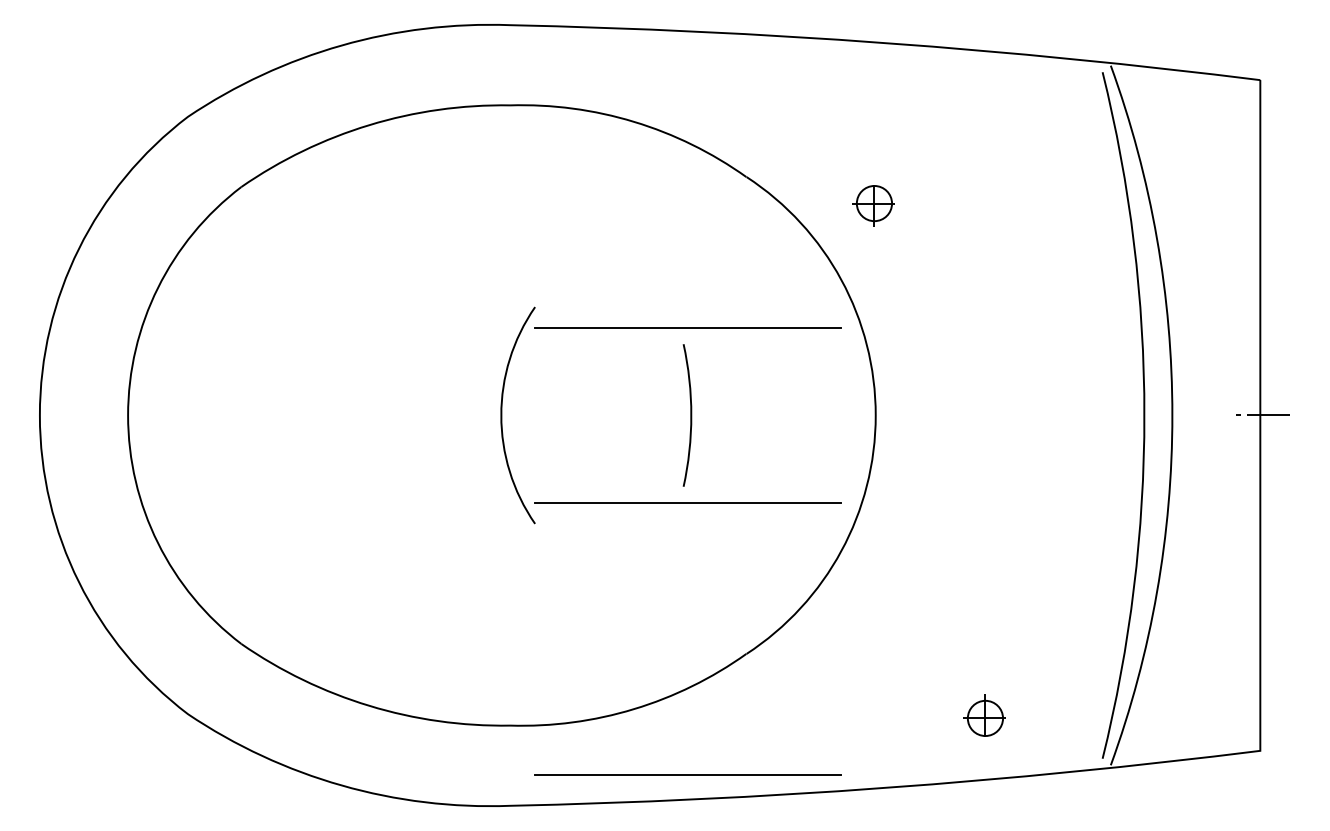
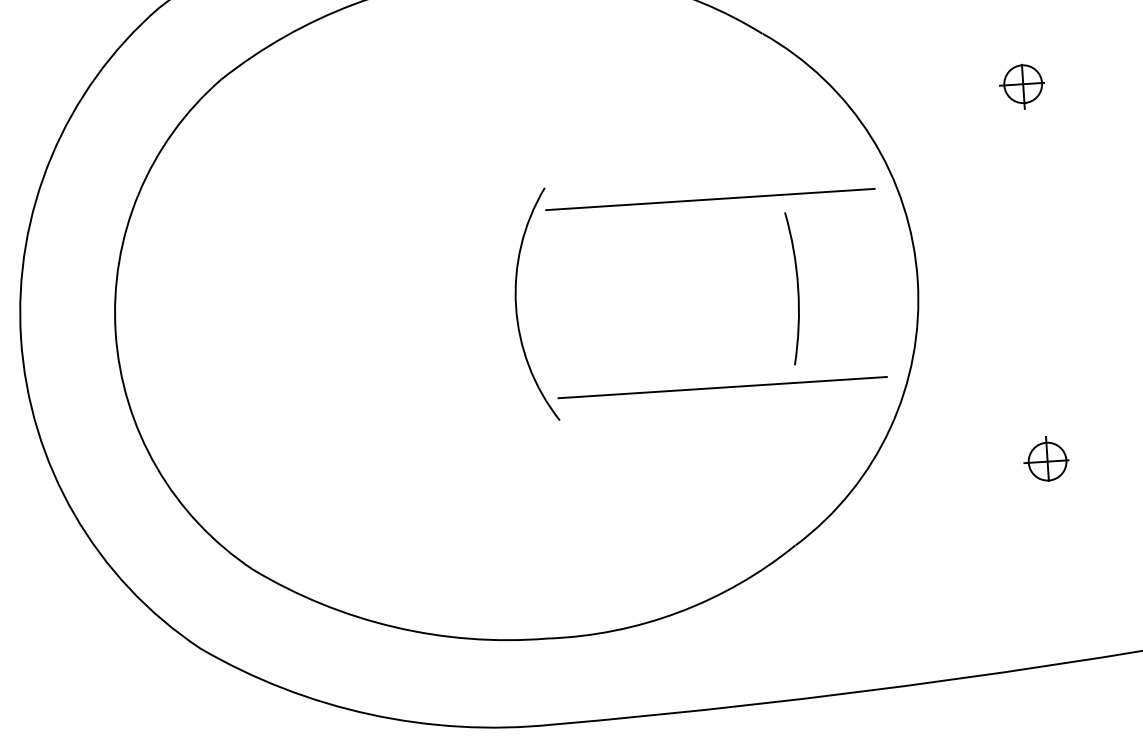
part: (873, 205) -> (1022, 86), moved
arc: (690, 415) -> (797, 288), moved
part: (984, 715) -> (1046, 458), moved
line: (687, 774) -> (740, 678), removed

